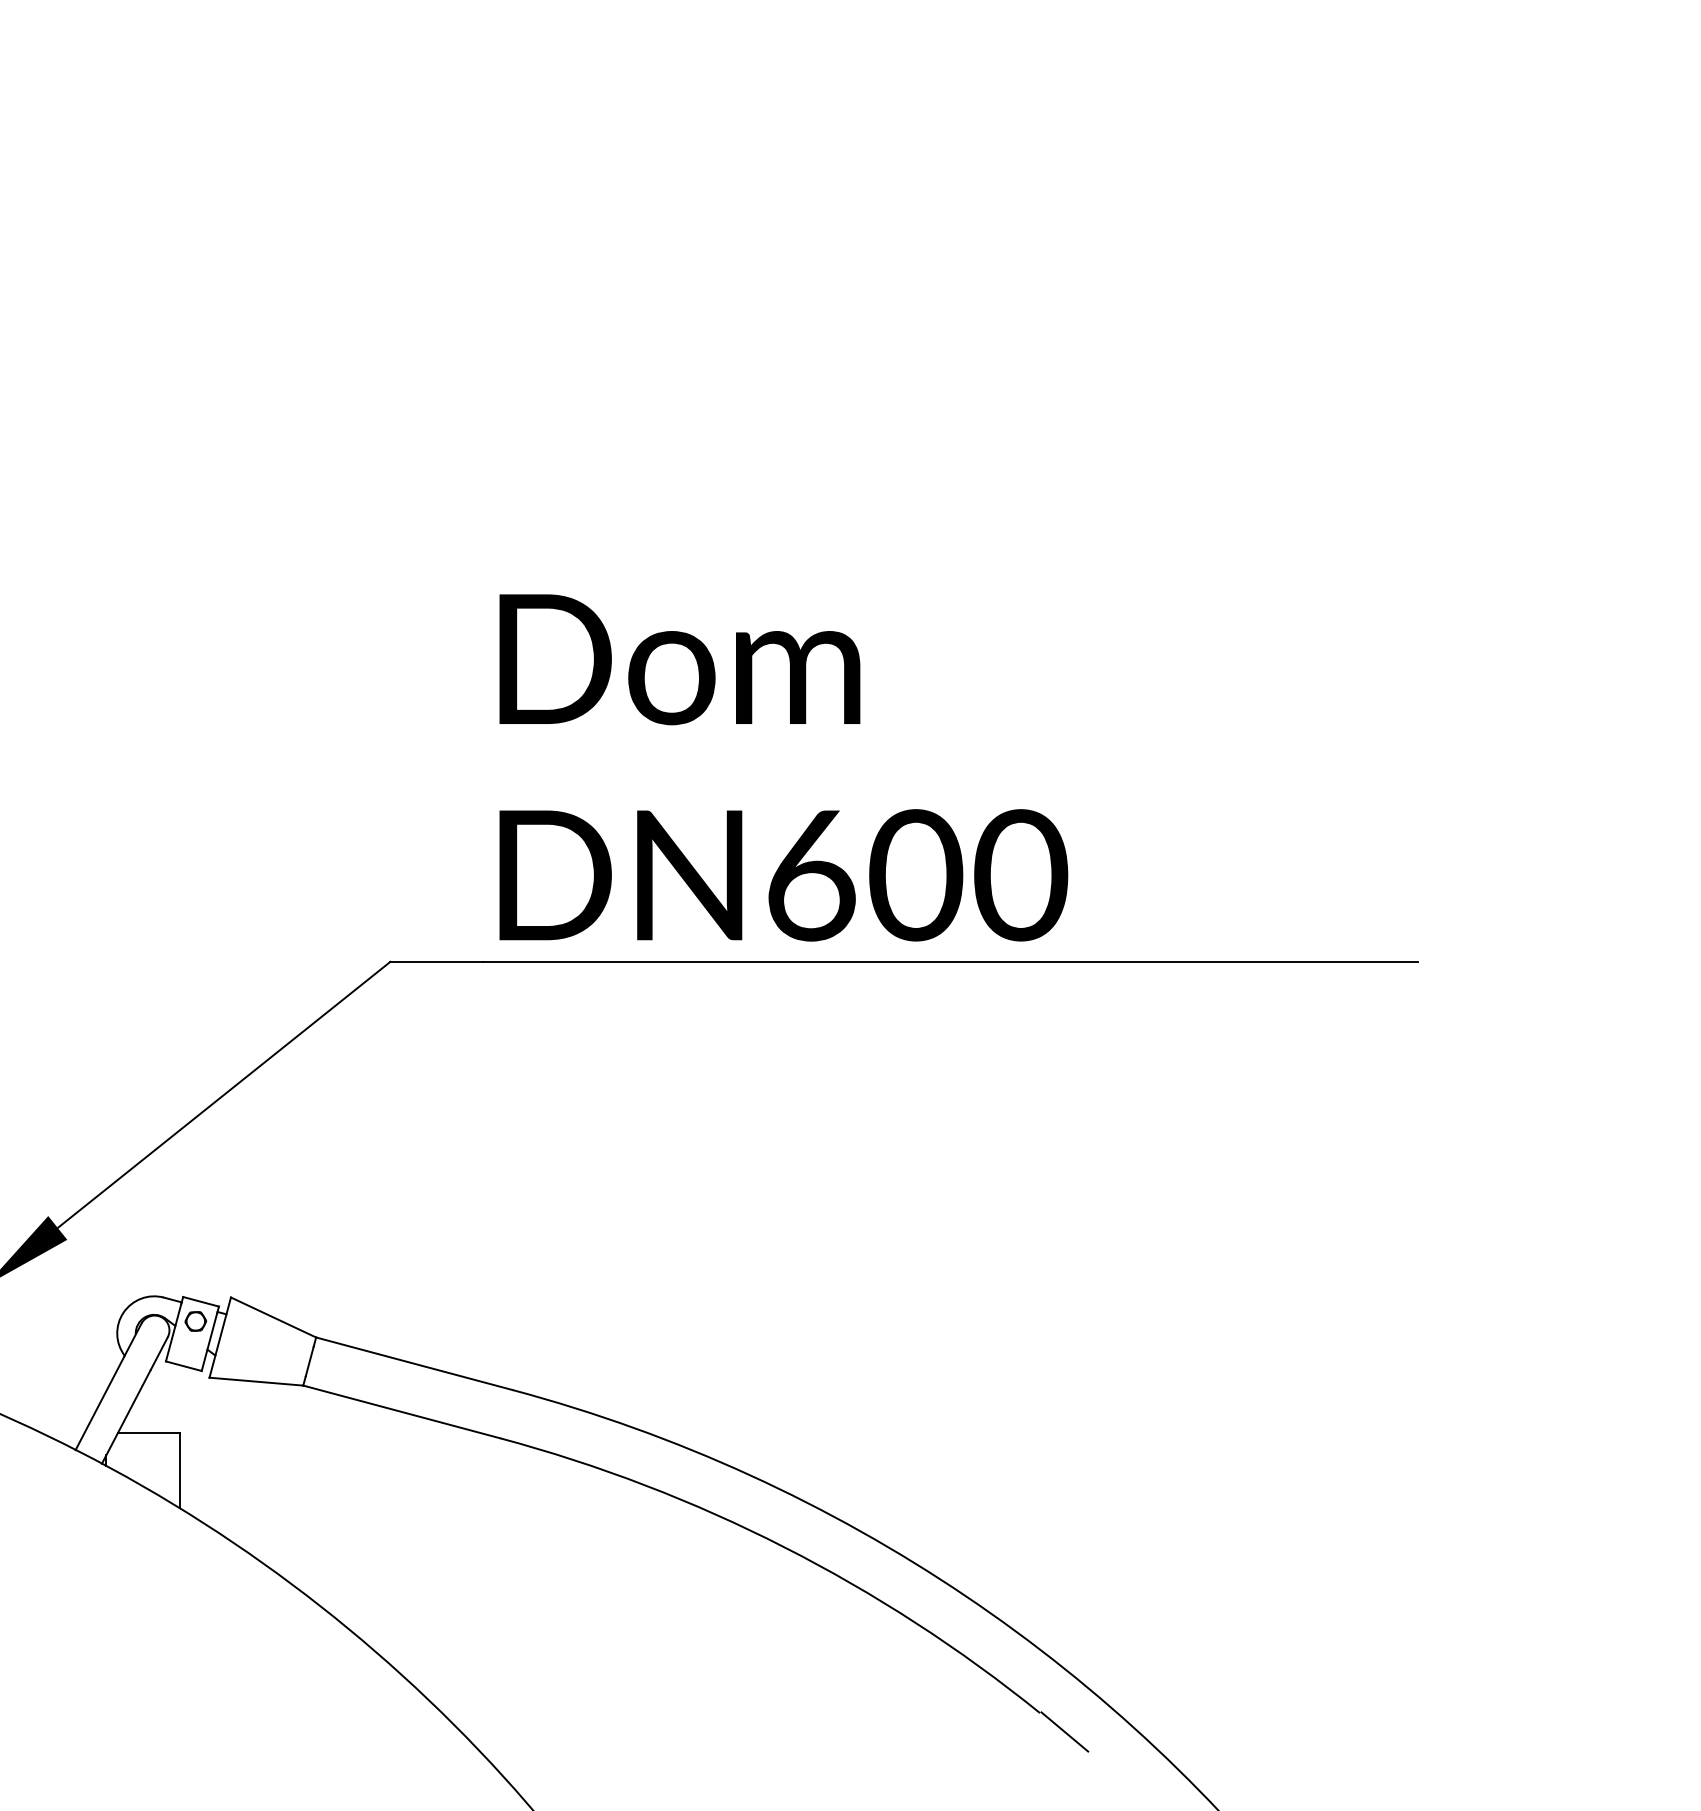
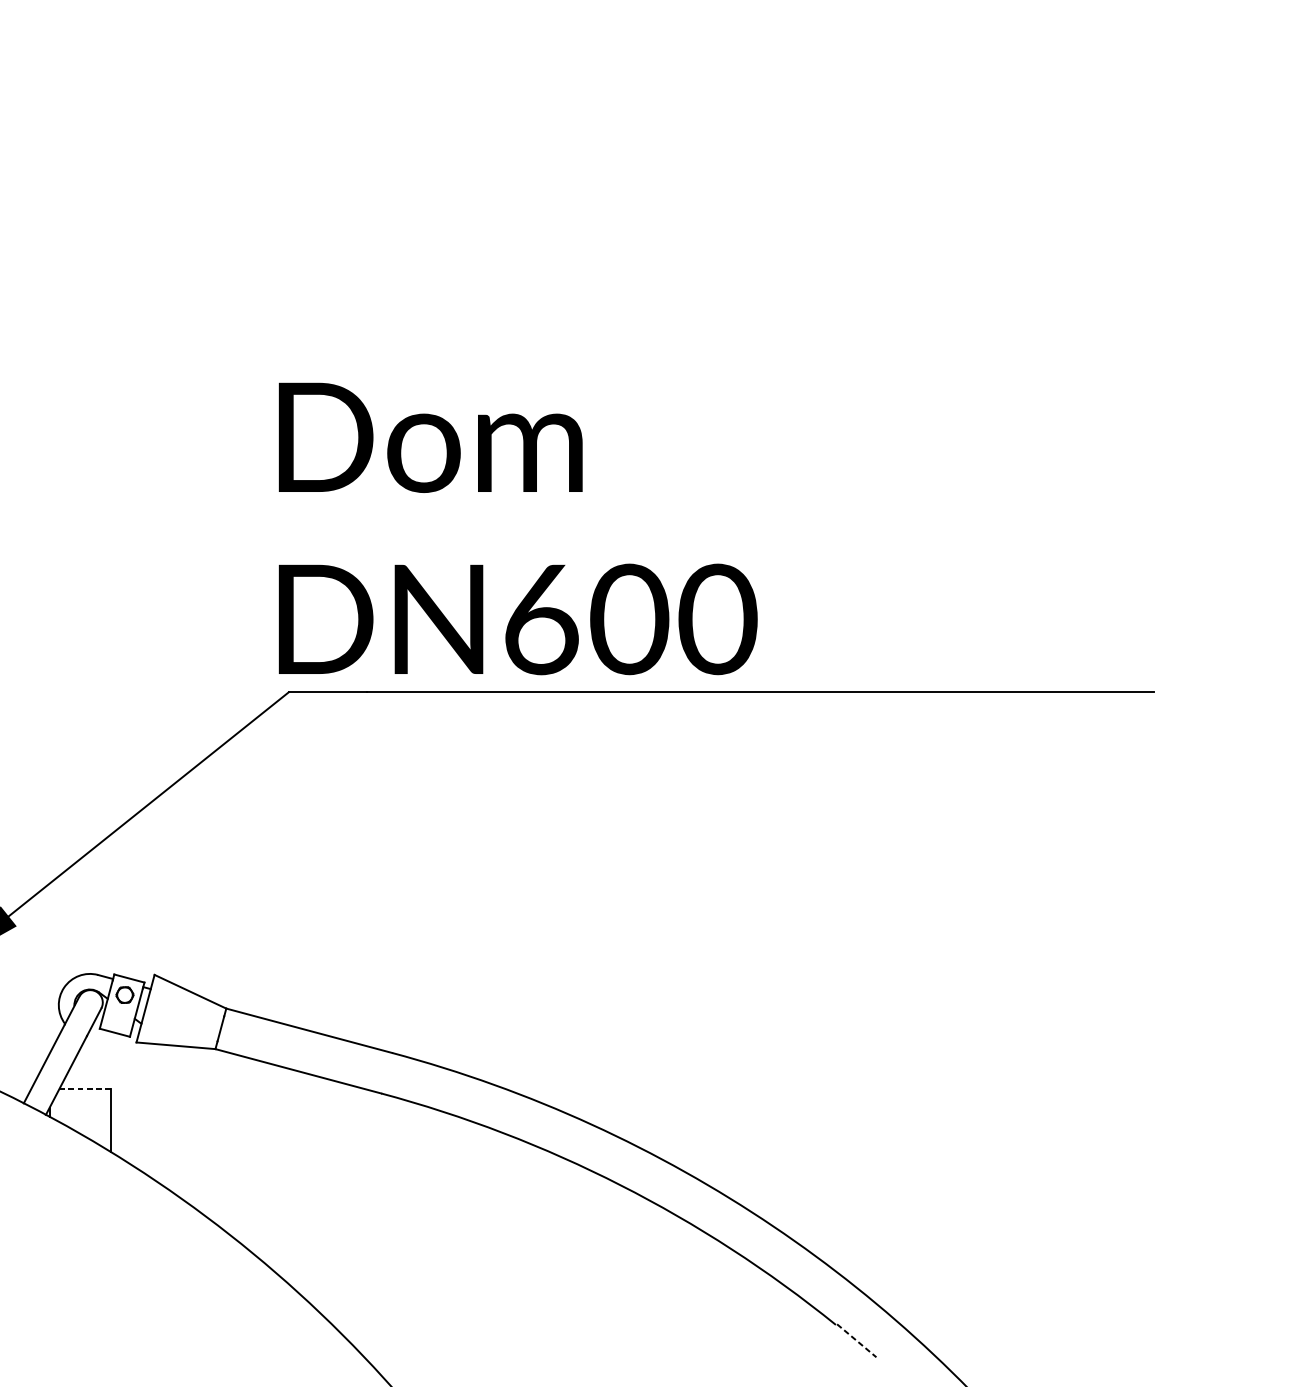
text: (783, 767) -> (517, 528), moved
line: (148, 1433) -> (85, 1089), solid -> dashed
line: (1065, 1732) -> (857, 1341), solid -> dashed

